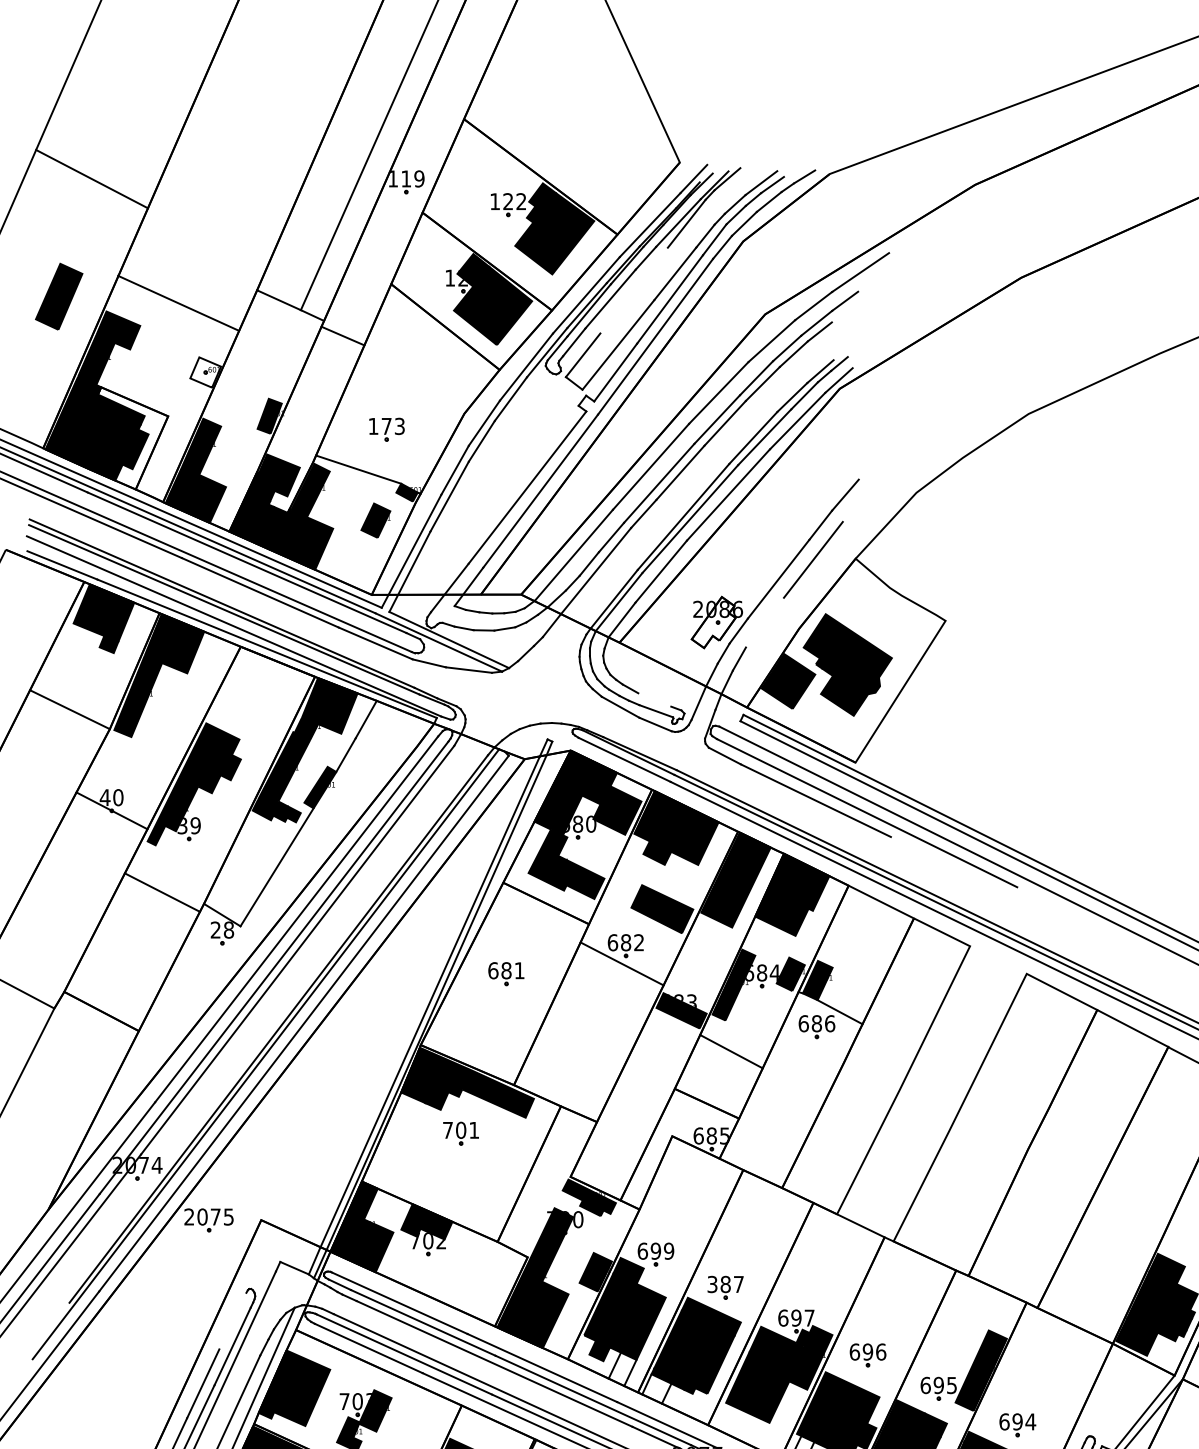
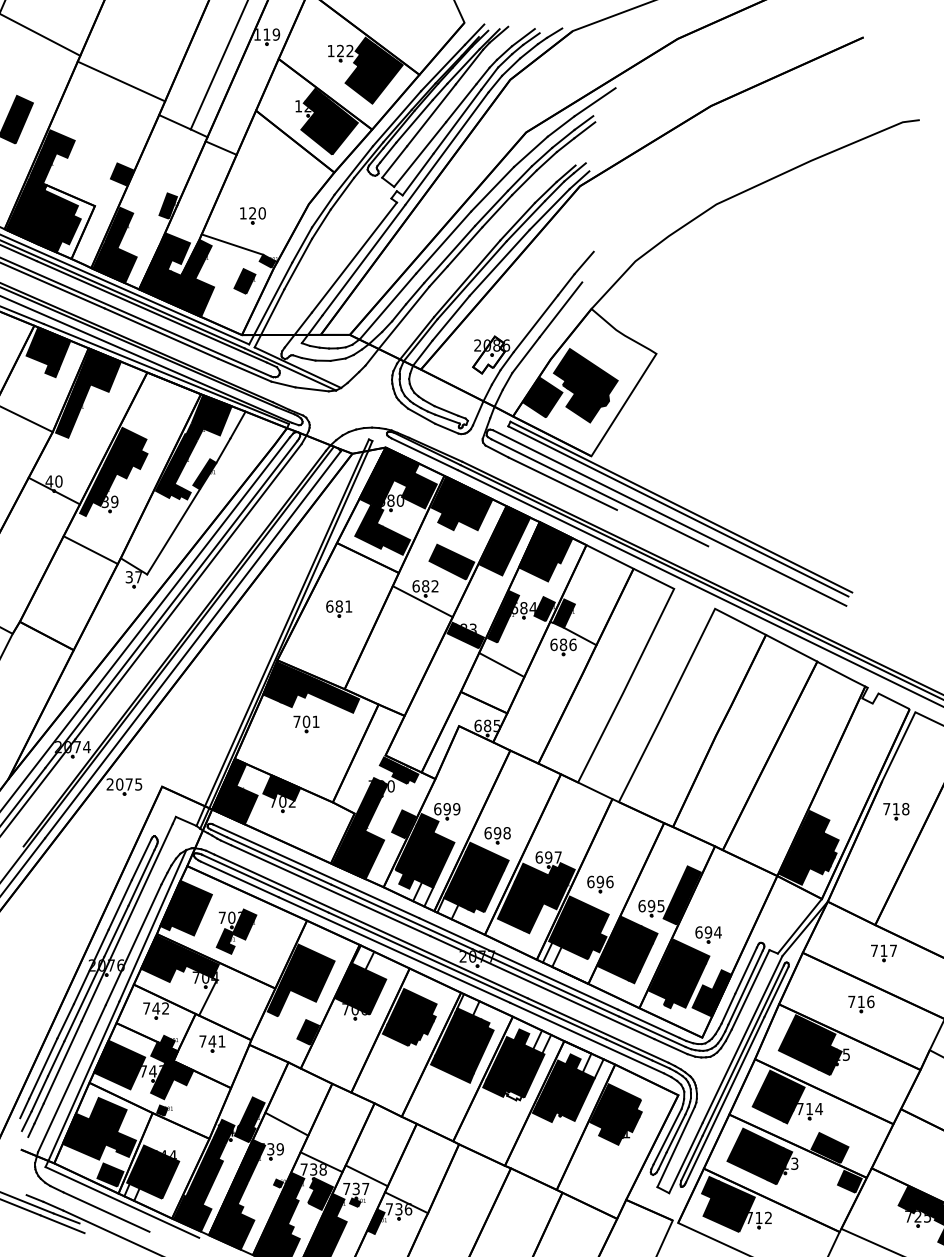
line: (634, 290) -> (431, 115), added
line: (178, 303) -> (121, 81), moved
line: (845, 311) -> (584, 130), added
fill: (204, 372) -> (121, 174), added
text: (393, 426) -> (257, 213), 173 -> 120
line: (764, 623) -> (525, 355), added
line: (654, 699) -> (446, 410), added
text: (221, 930) -> (133, 577), 28 -> 37
text: (725, 1284) -> (497, 833), 387 -> 698
line: (232, 1320) -> (141, 859), added

